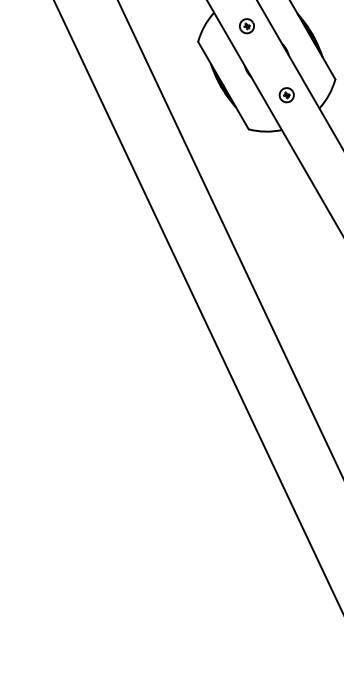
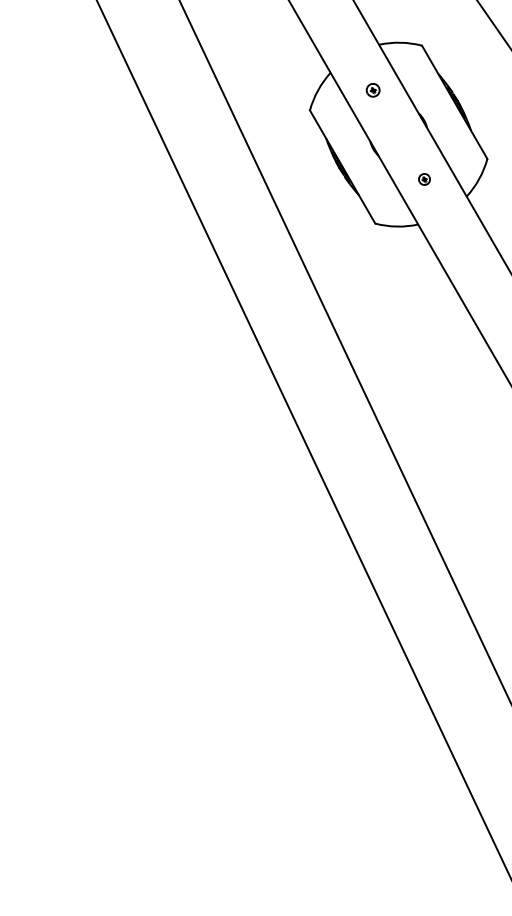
part: (247, 26) -> (373, 90), size x0.7
part: (286, 95) -> (424, 179), size x0.6

